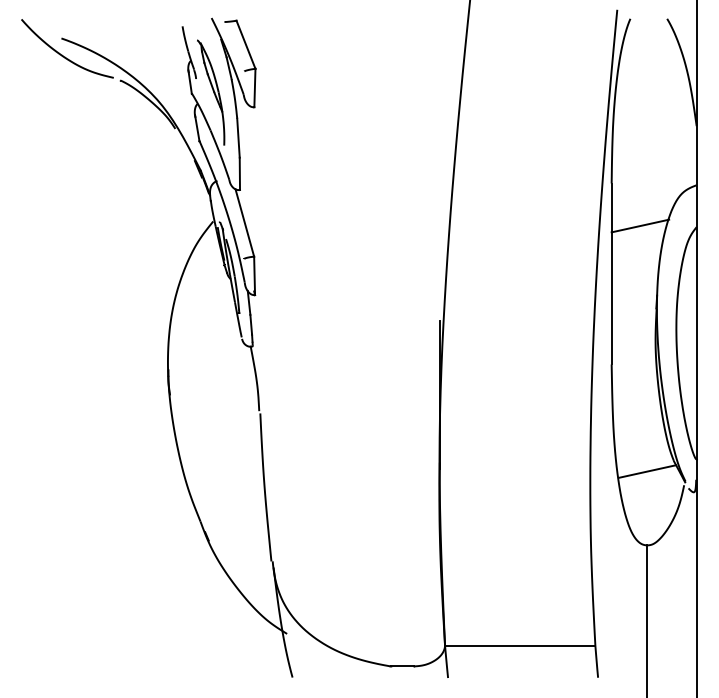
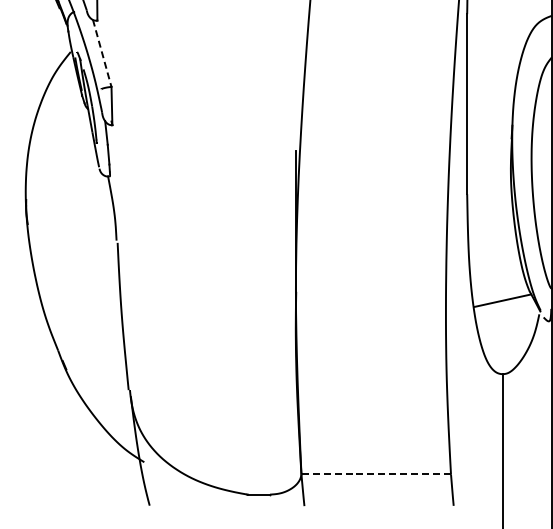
line: (244, 223) -> (101, 53), solid -> dashed
line: (640, 225) -> (495, 55), removed
line: (519, 646) -> (375, 474), solid -> dashed

